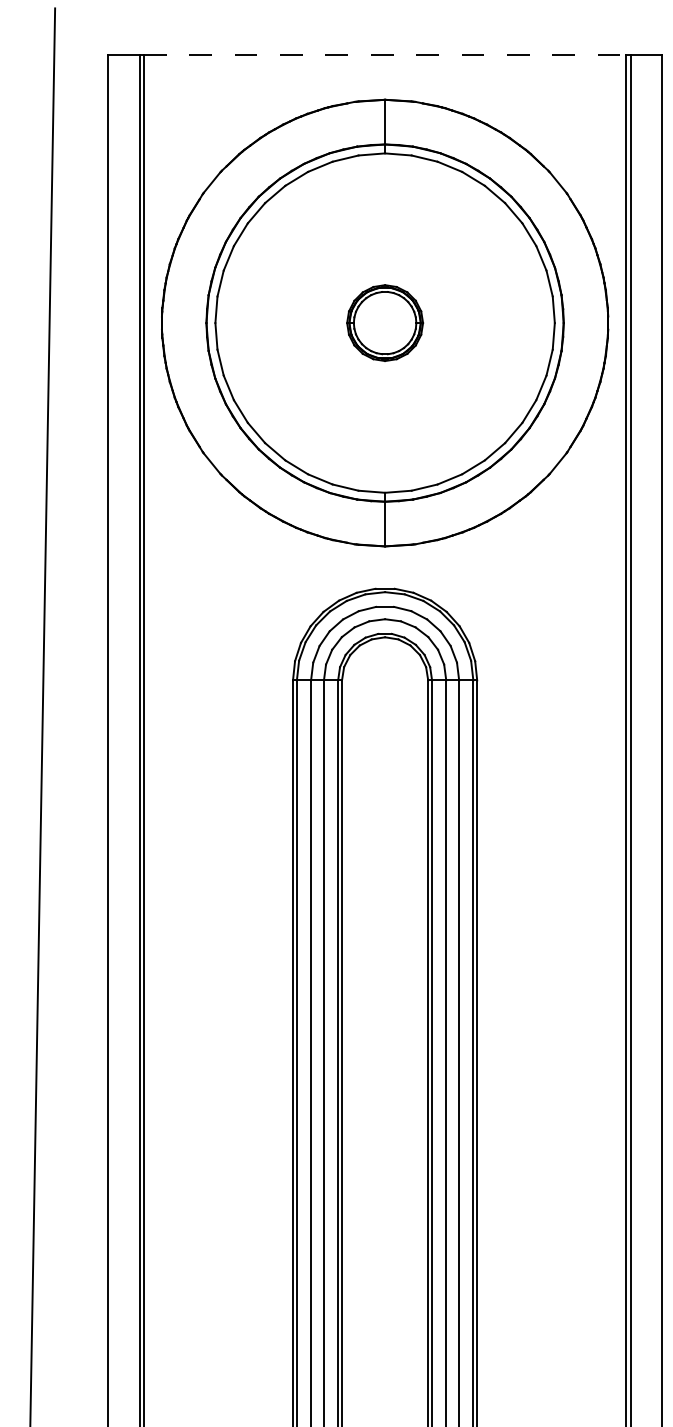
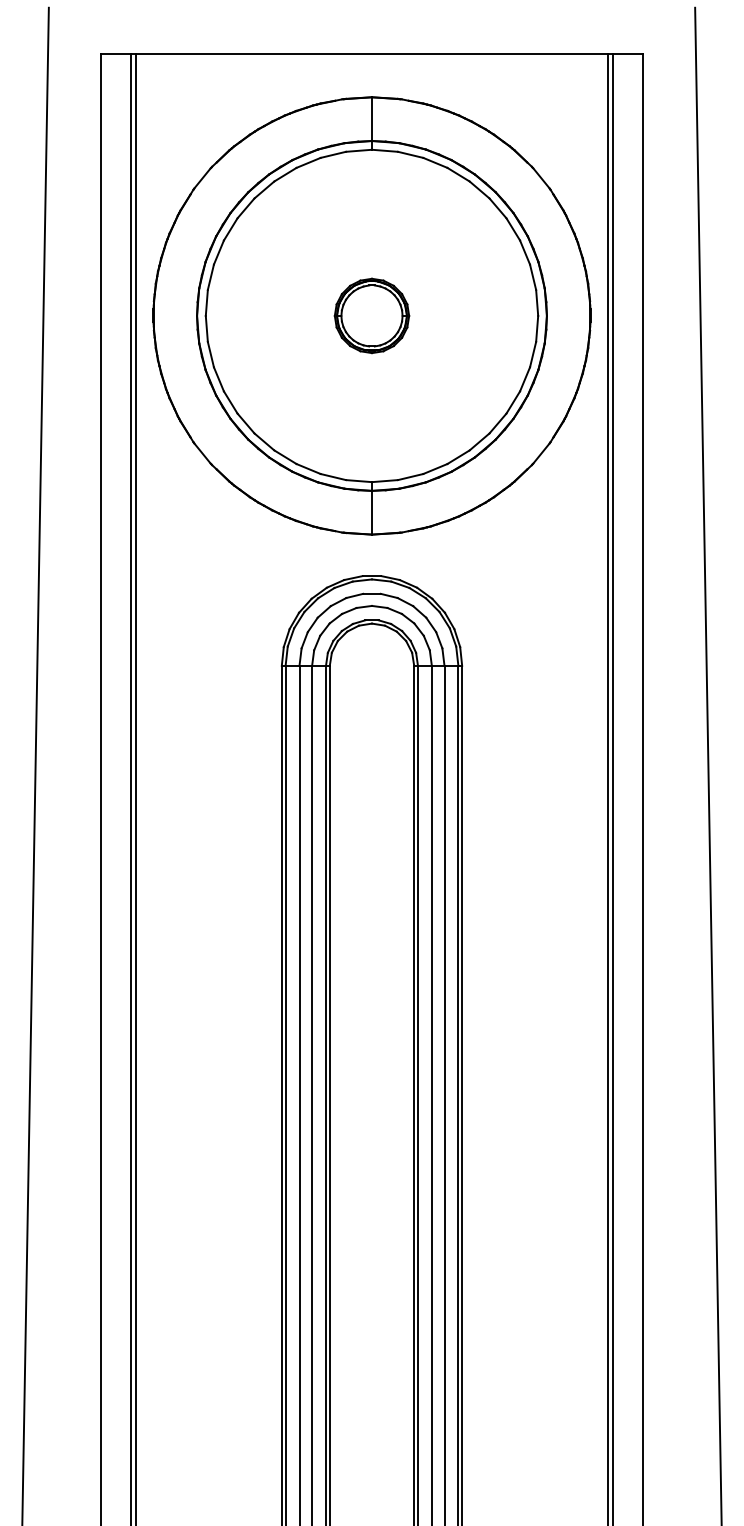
line: (385, 55) -> (372, 53), dashed -> solid

